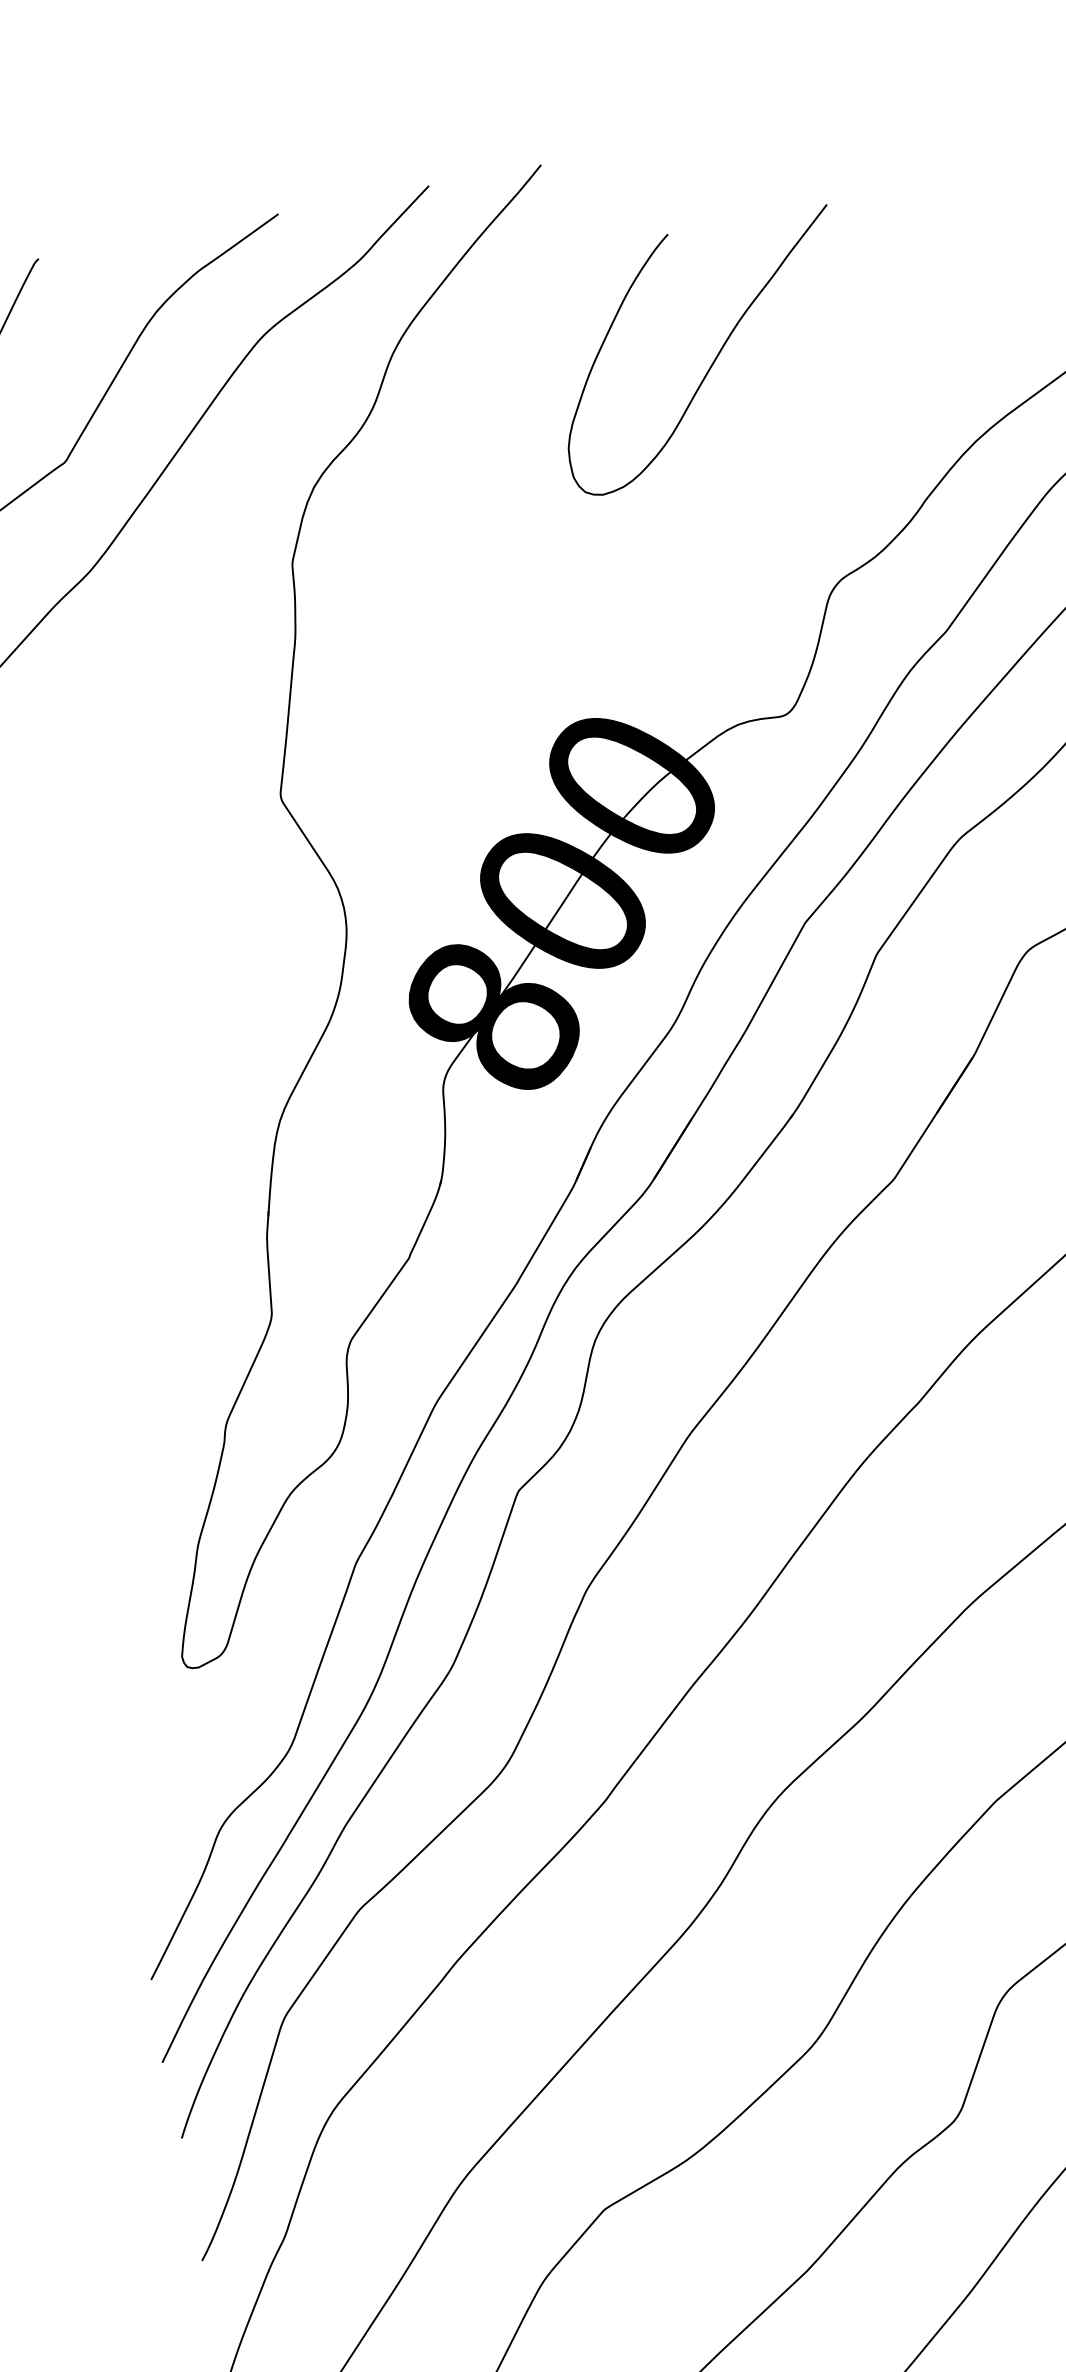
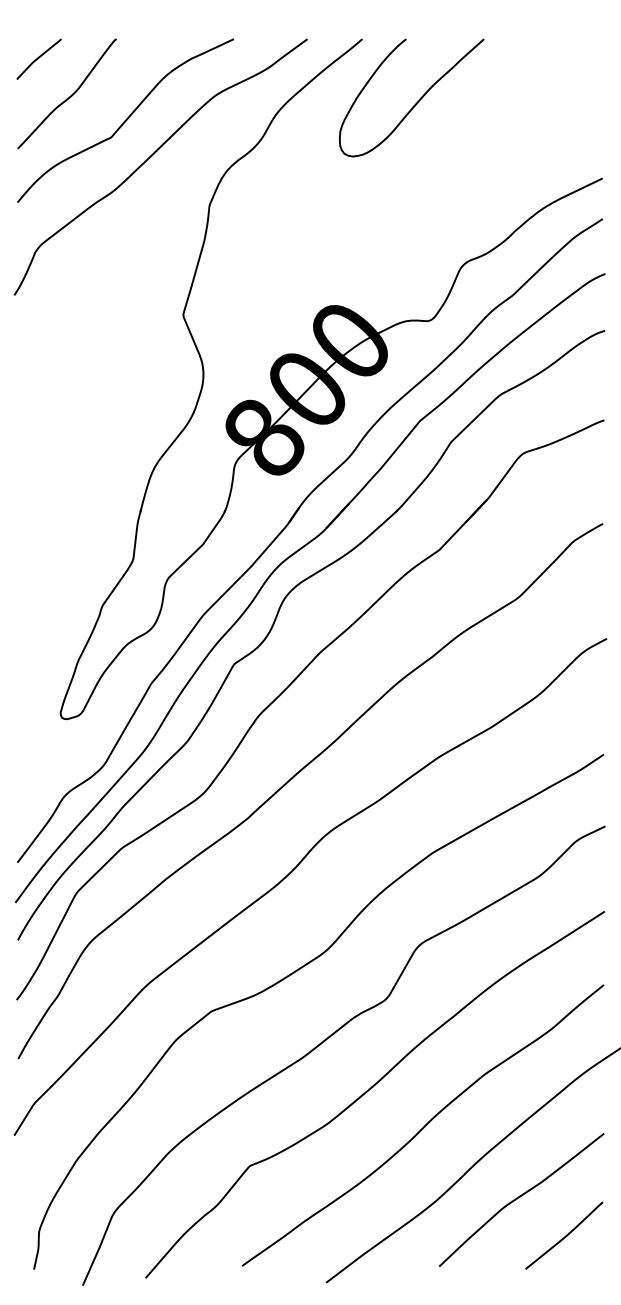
curve: (713, 359) -> (416, 102), moved

